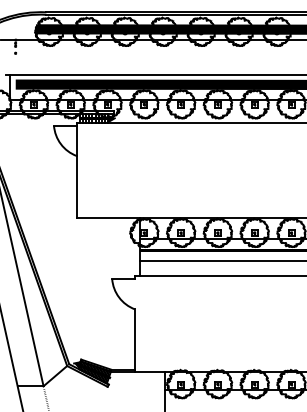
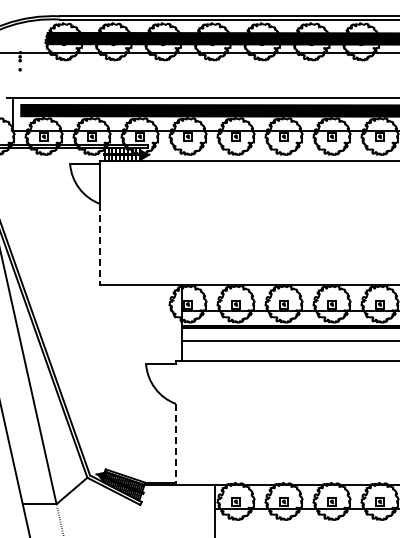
line: (76, 187) -> (99, 244), solid -> dashed
line: (134, 340) -> (175, 444), solid -> dashed

